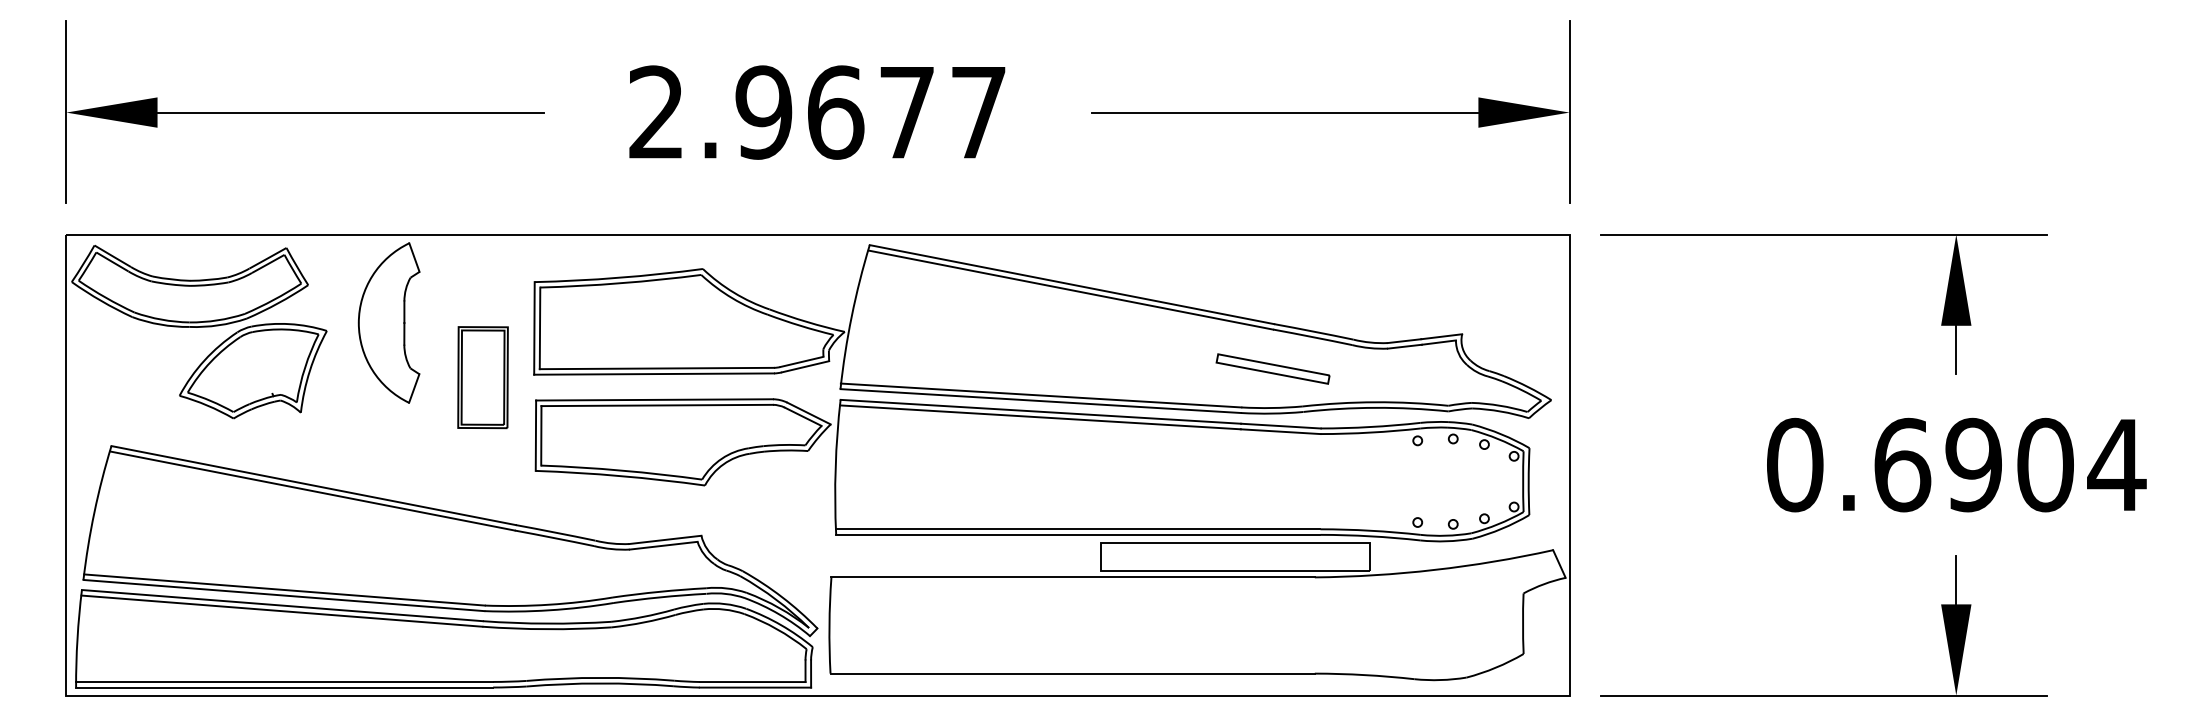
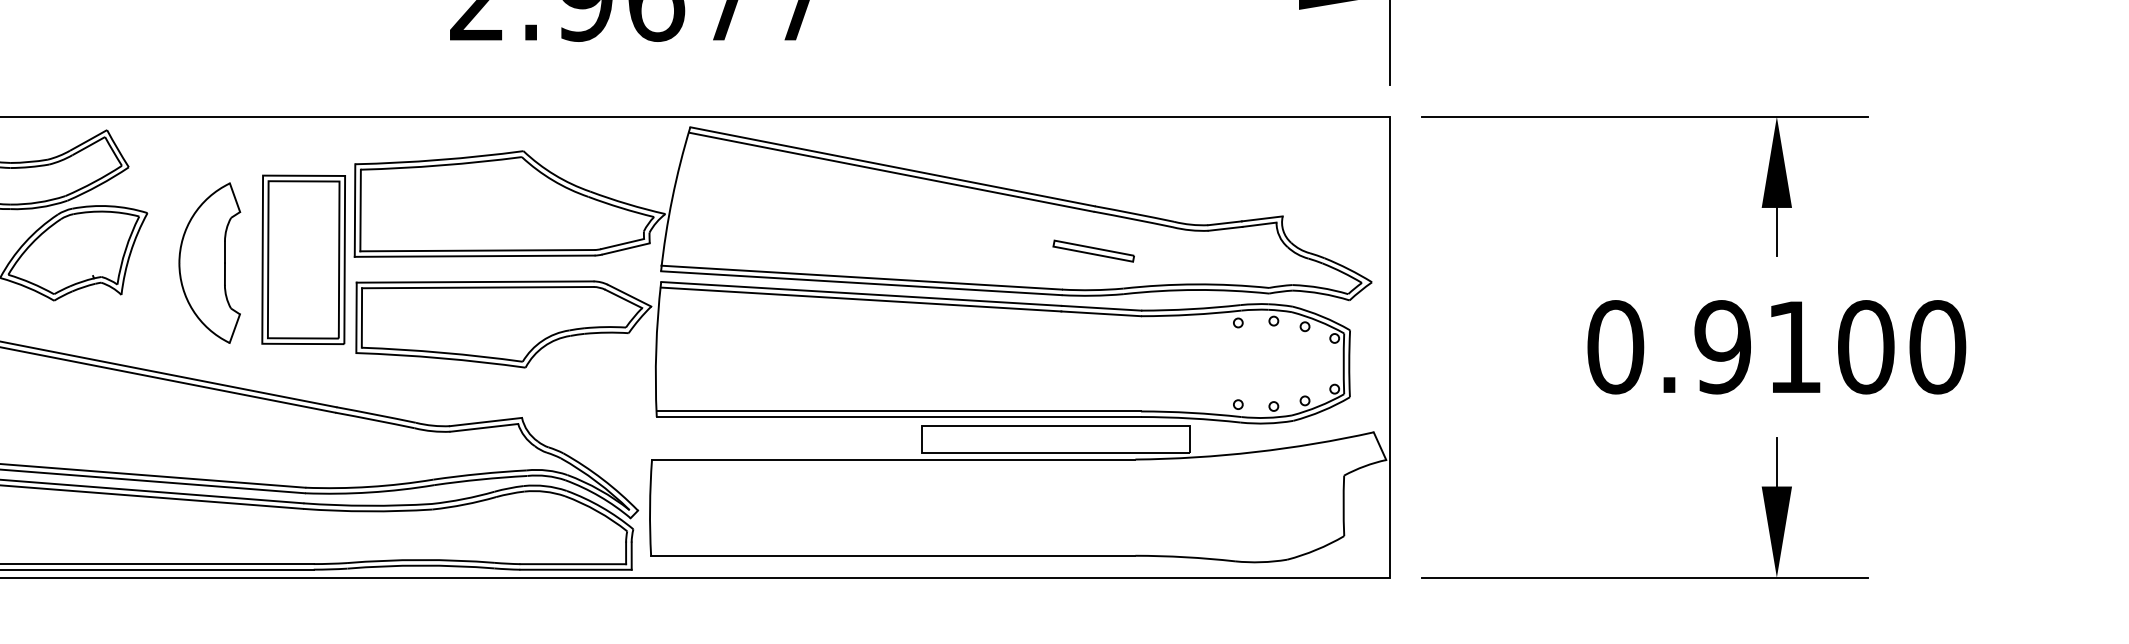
part: (388, 322) -> (209, 262), moved
part: (1273, 368) -> (1094, 250), size x0.71
part: (482, 377) -> (303, 259), size x1.67
text: (2009, 464) -> (1830, 346), 0.6904 -> 0.9100

